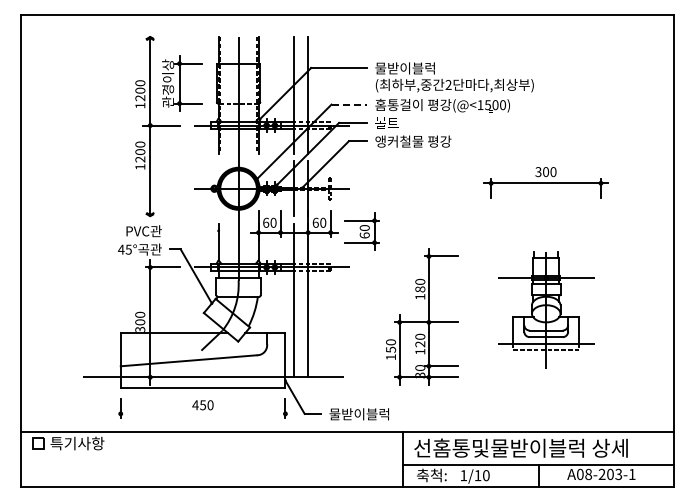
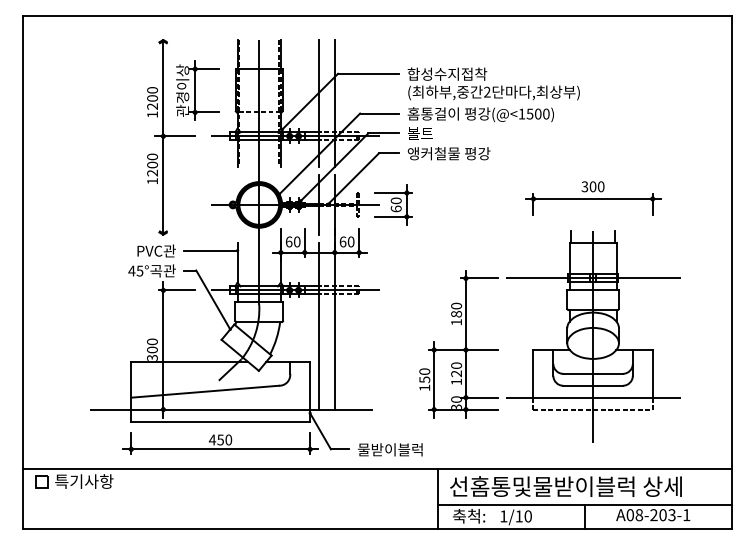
text: (411, 68) -> (446, 74), 물받이블럭 -> 합성수지접착
line: (349, 104) -> (379, 113), dashed -> solid
line: (193, 230) -> (210, 250), added
part: (361, 231) -> (392, 204), moved
part: (546, 309) -> (593, 336), size x1.67
line: (202, 413) -> (220, 448), added

